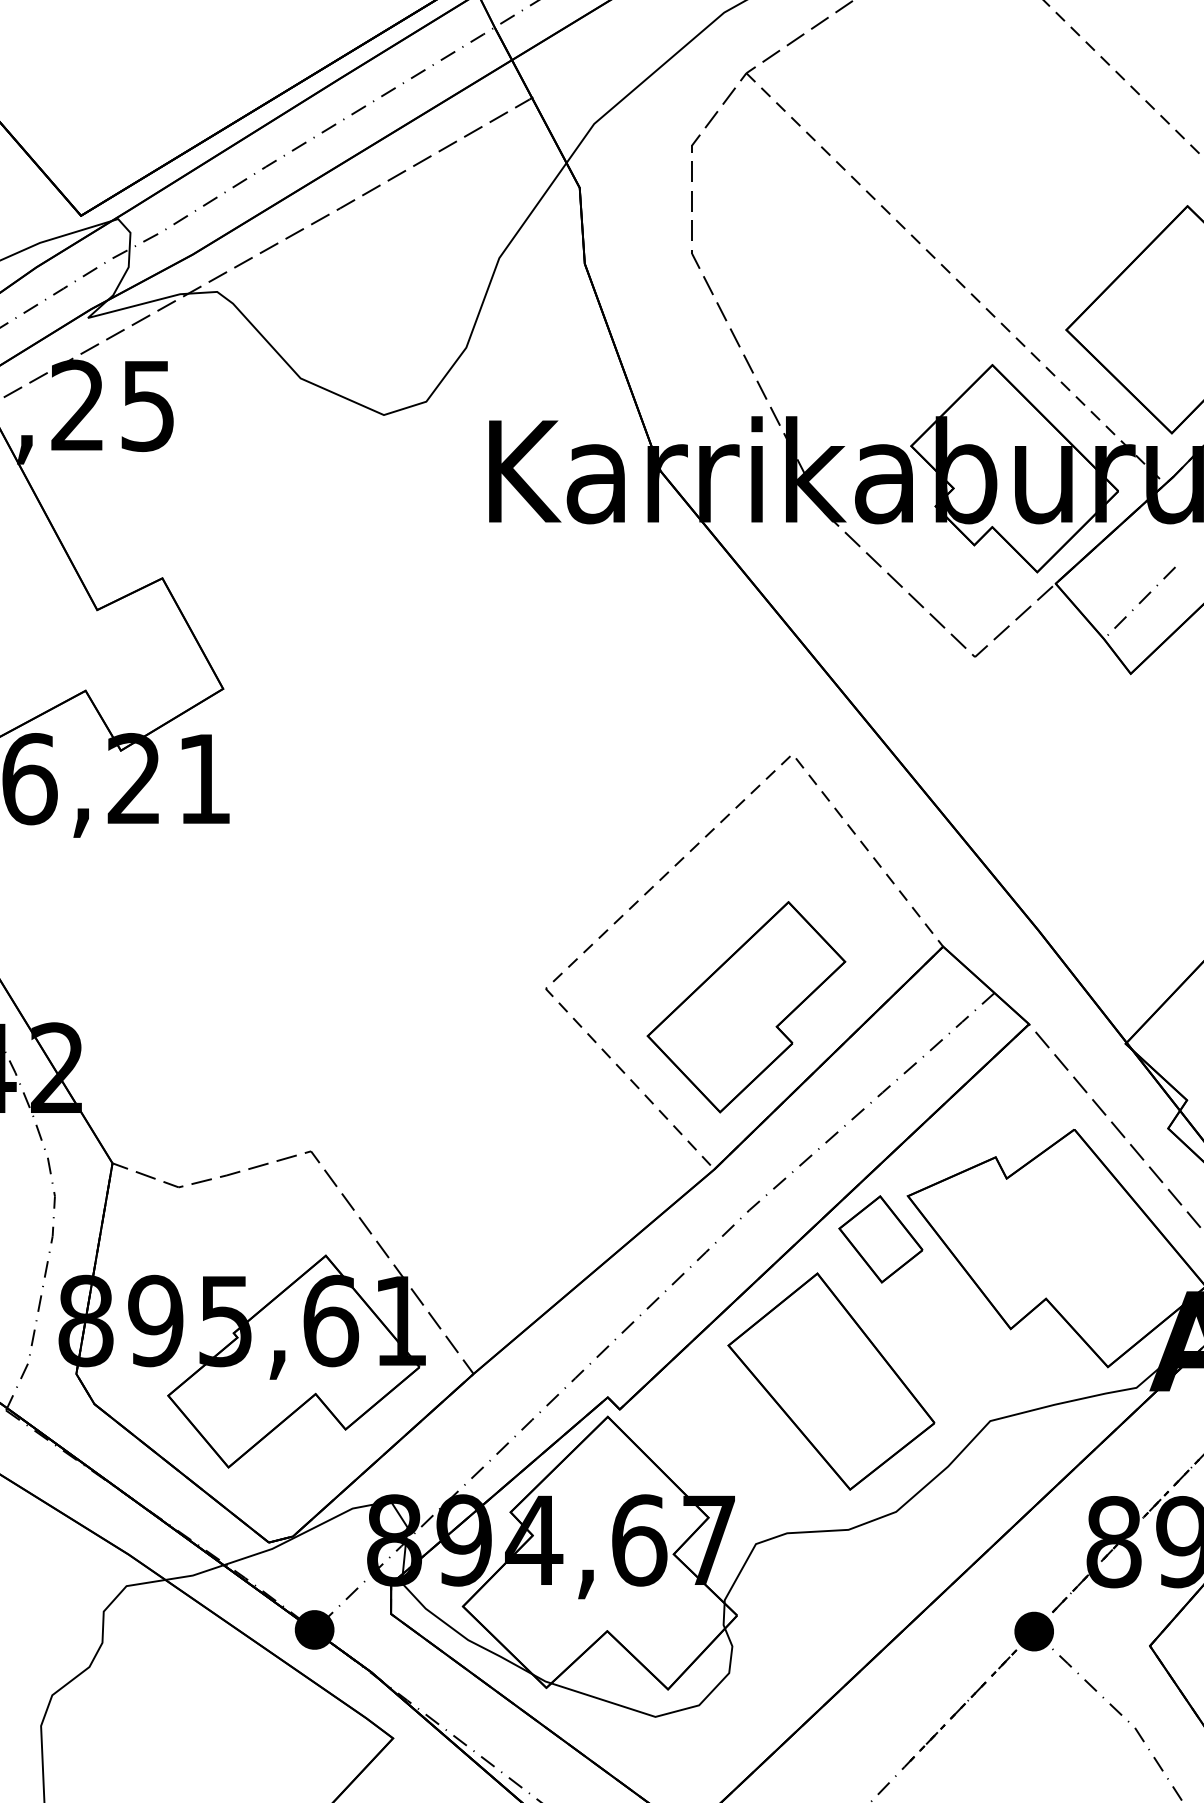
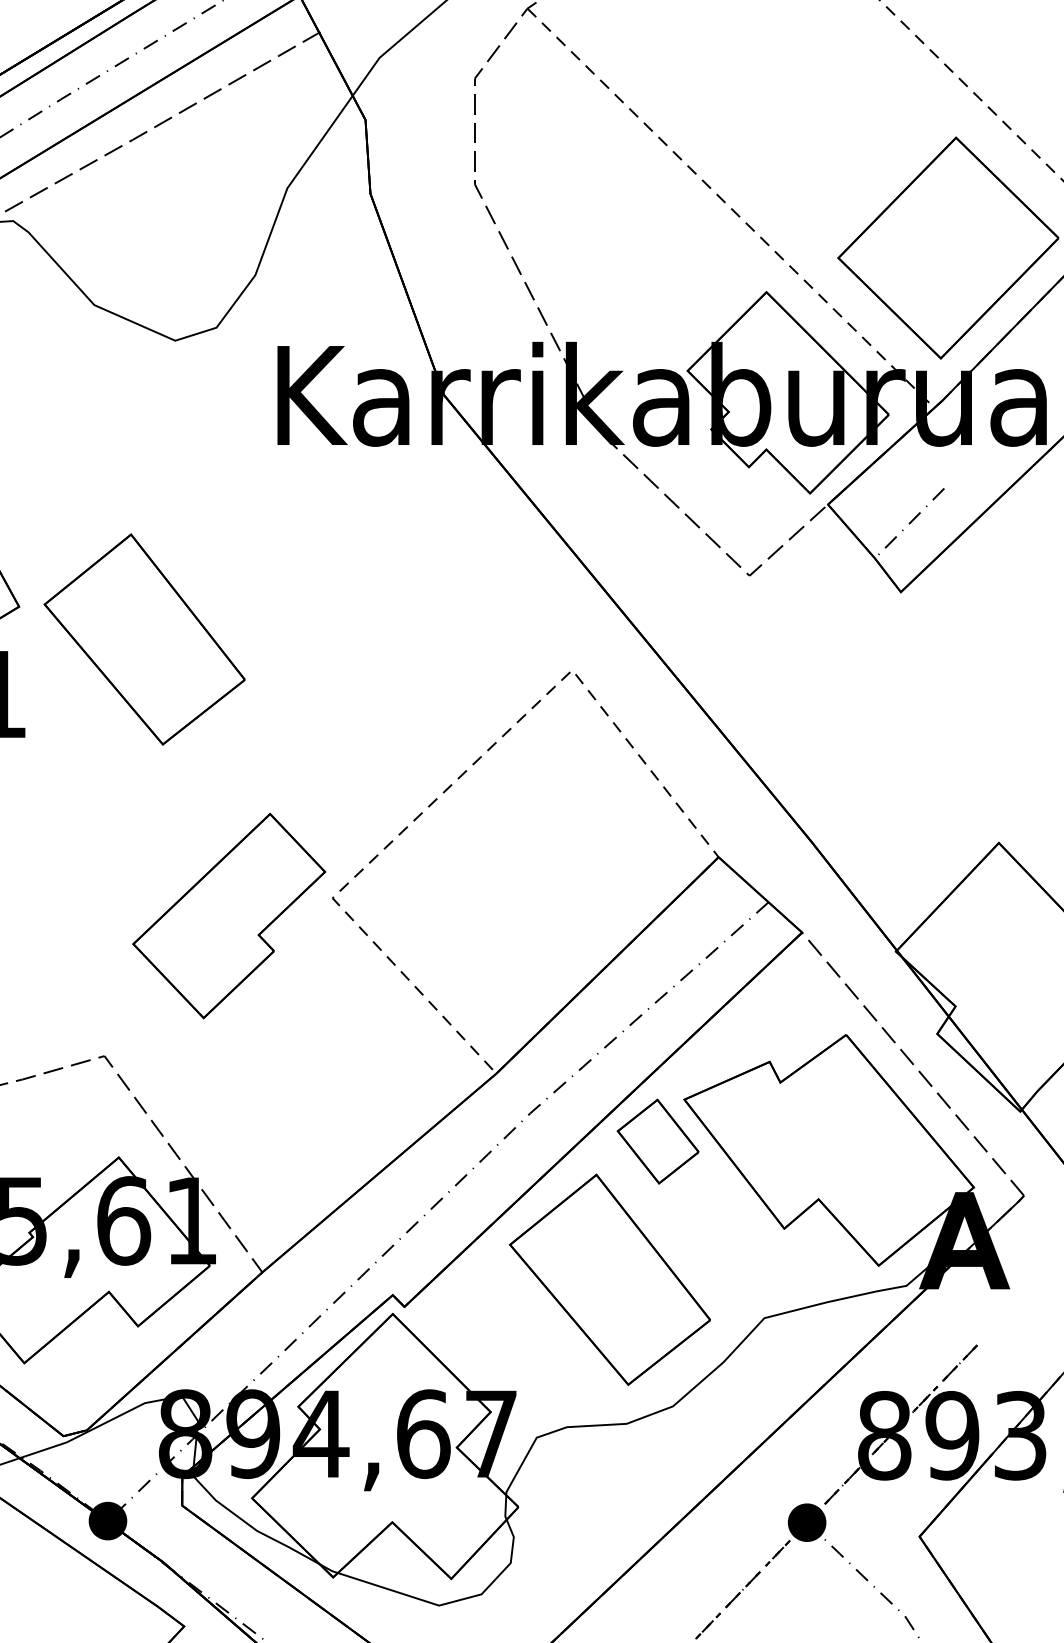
part: (352, 722) -> (144, 639), added
part: (746, 1007) -> (229, 916), moved

